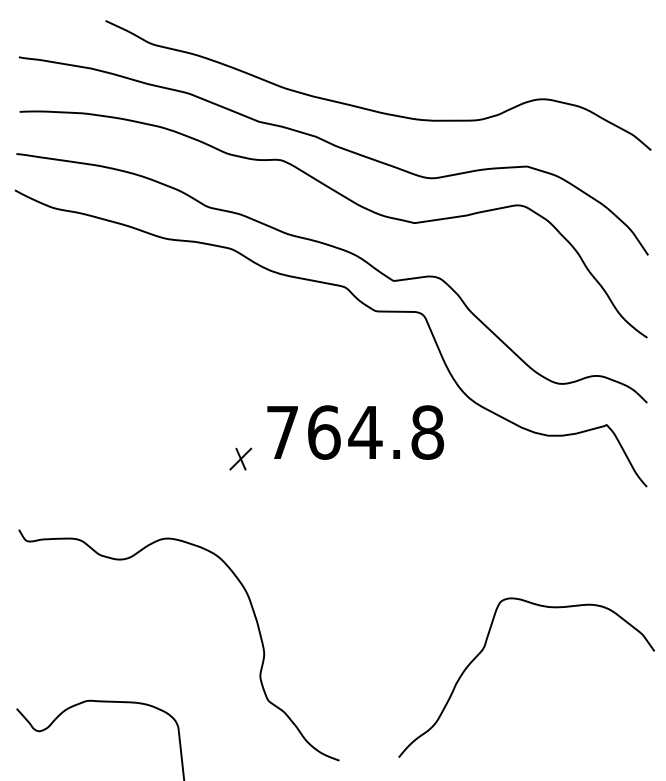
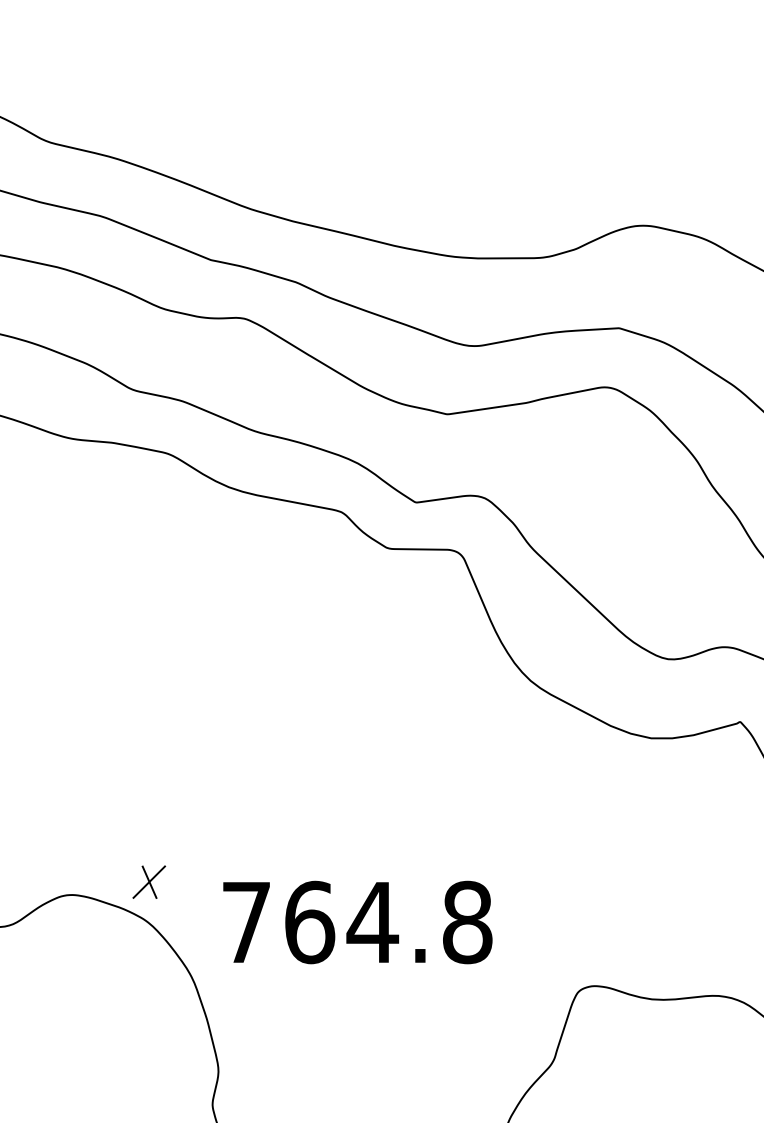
text: (355, 432) -> (357, 922), moved
part: (240, 458) -> (148, 881), moved

